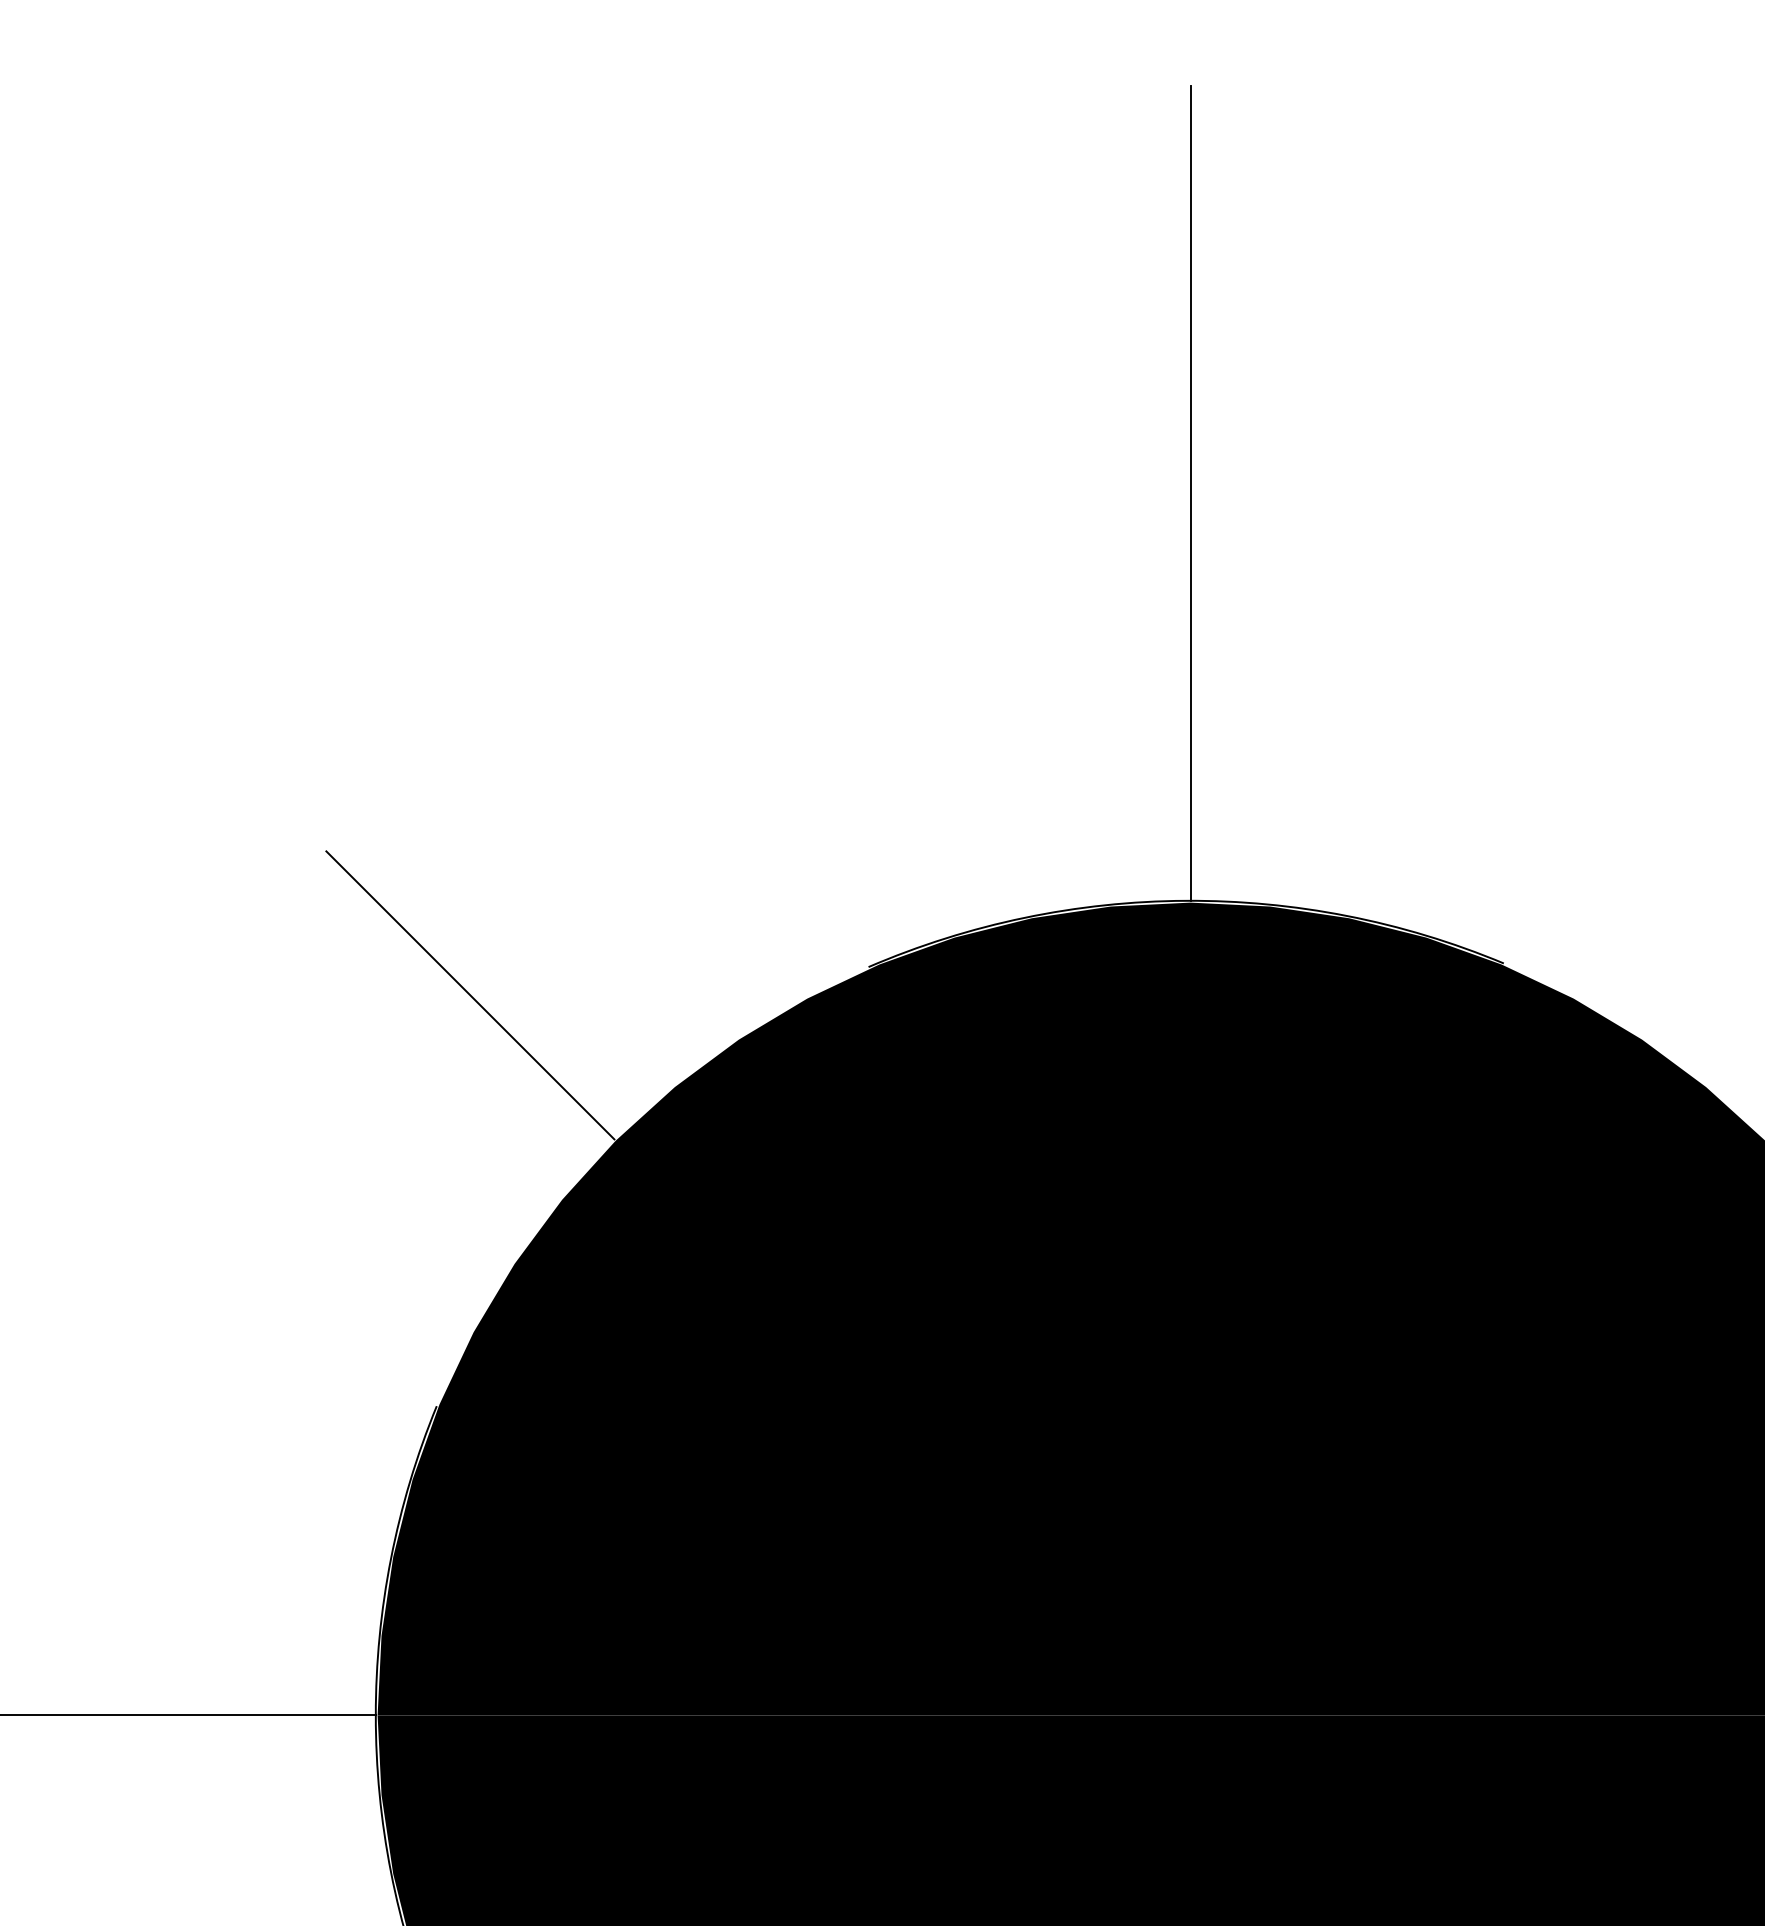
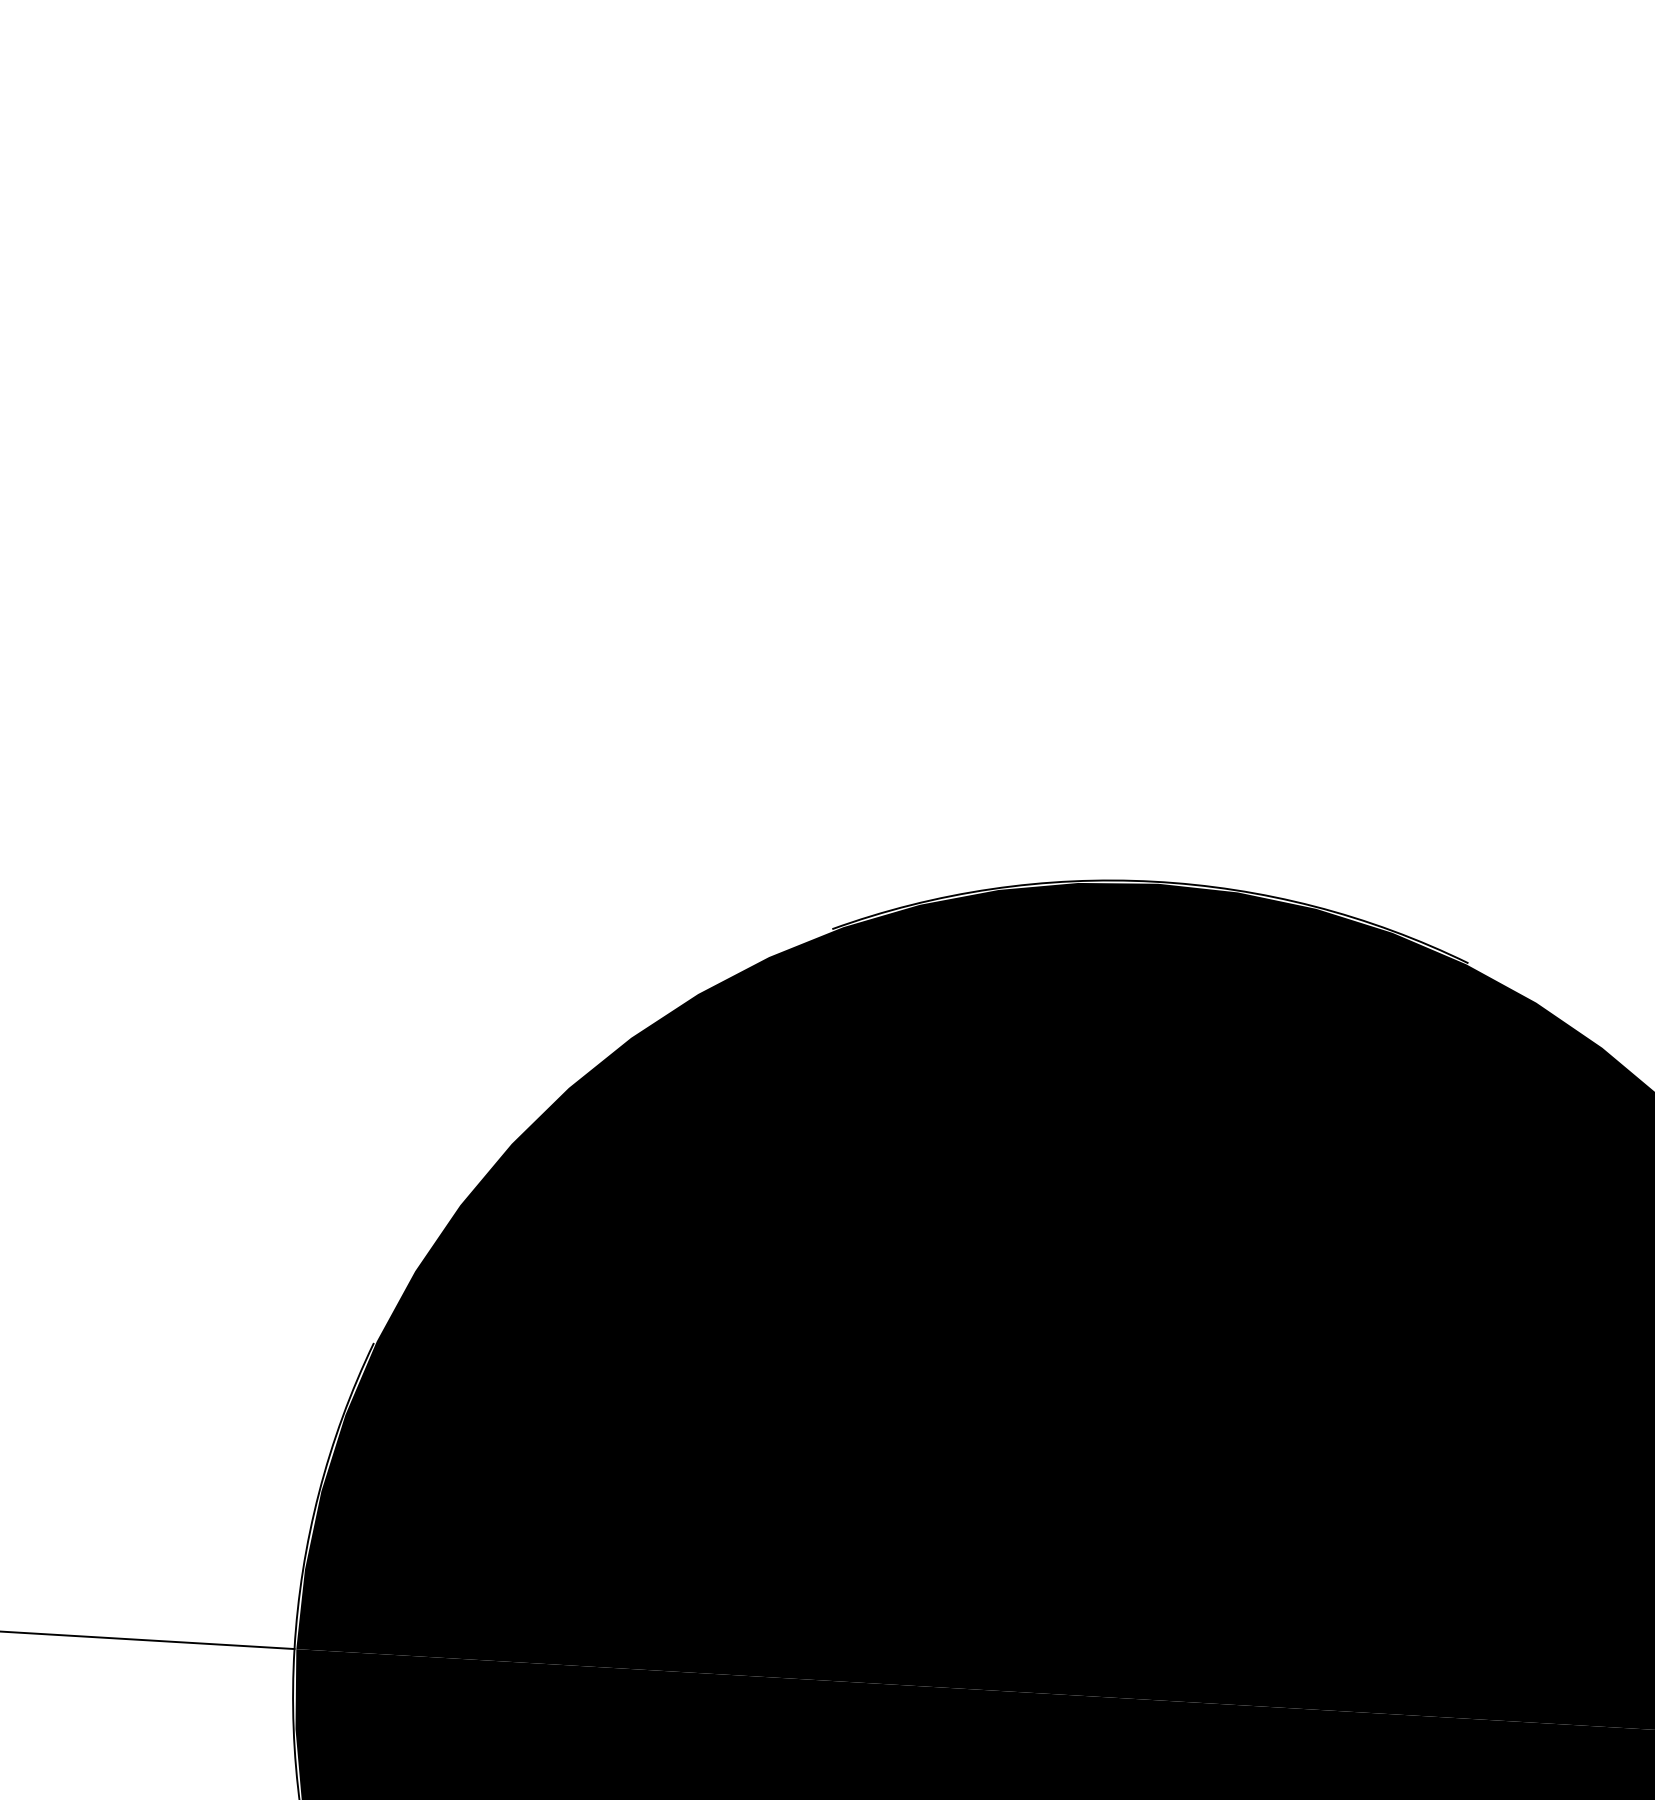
line: (1190, 493) -> (1182, 474), removed
line: (470, 995) -> (432, 933), removed

